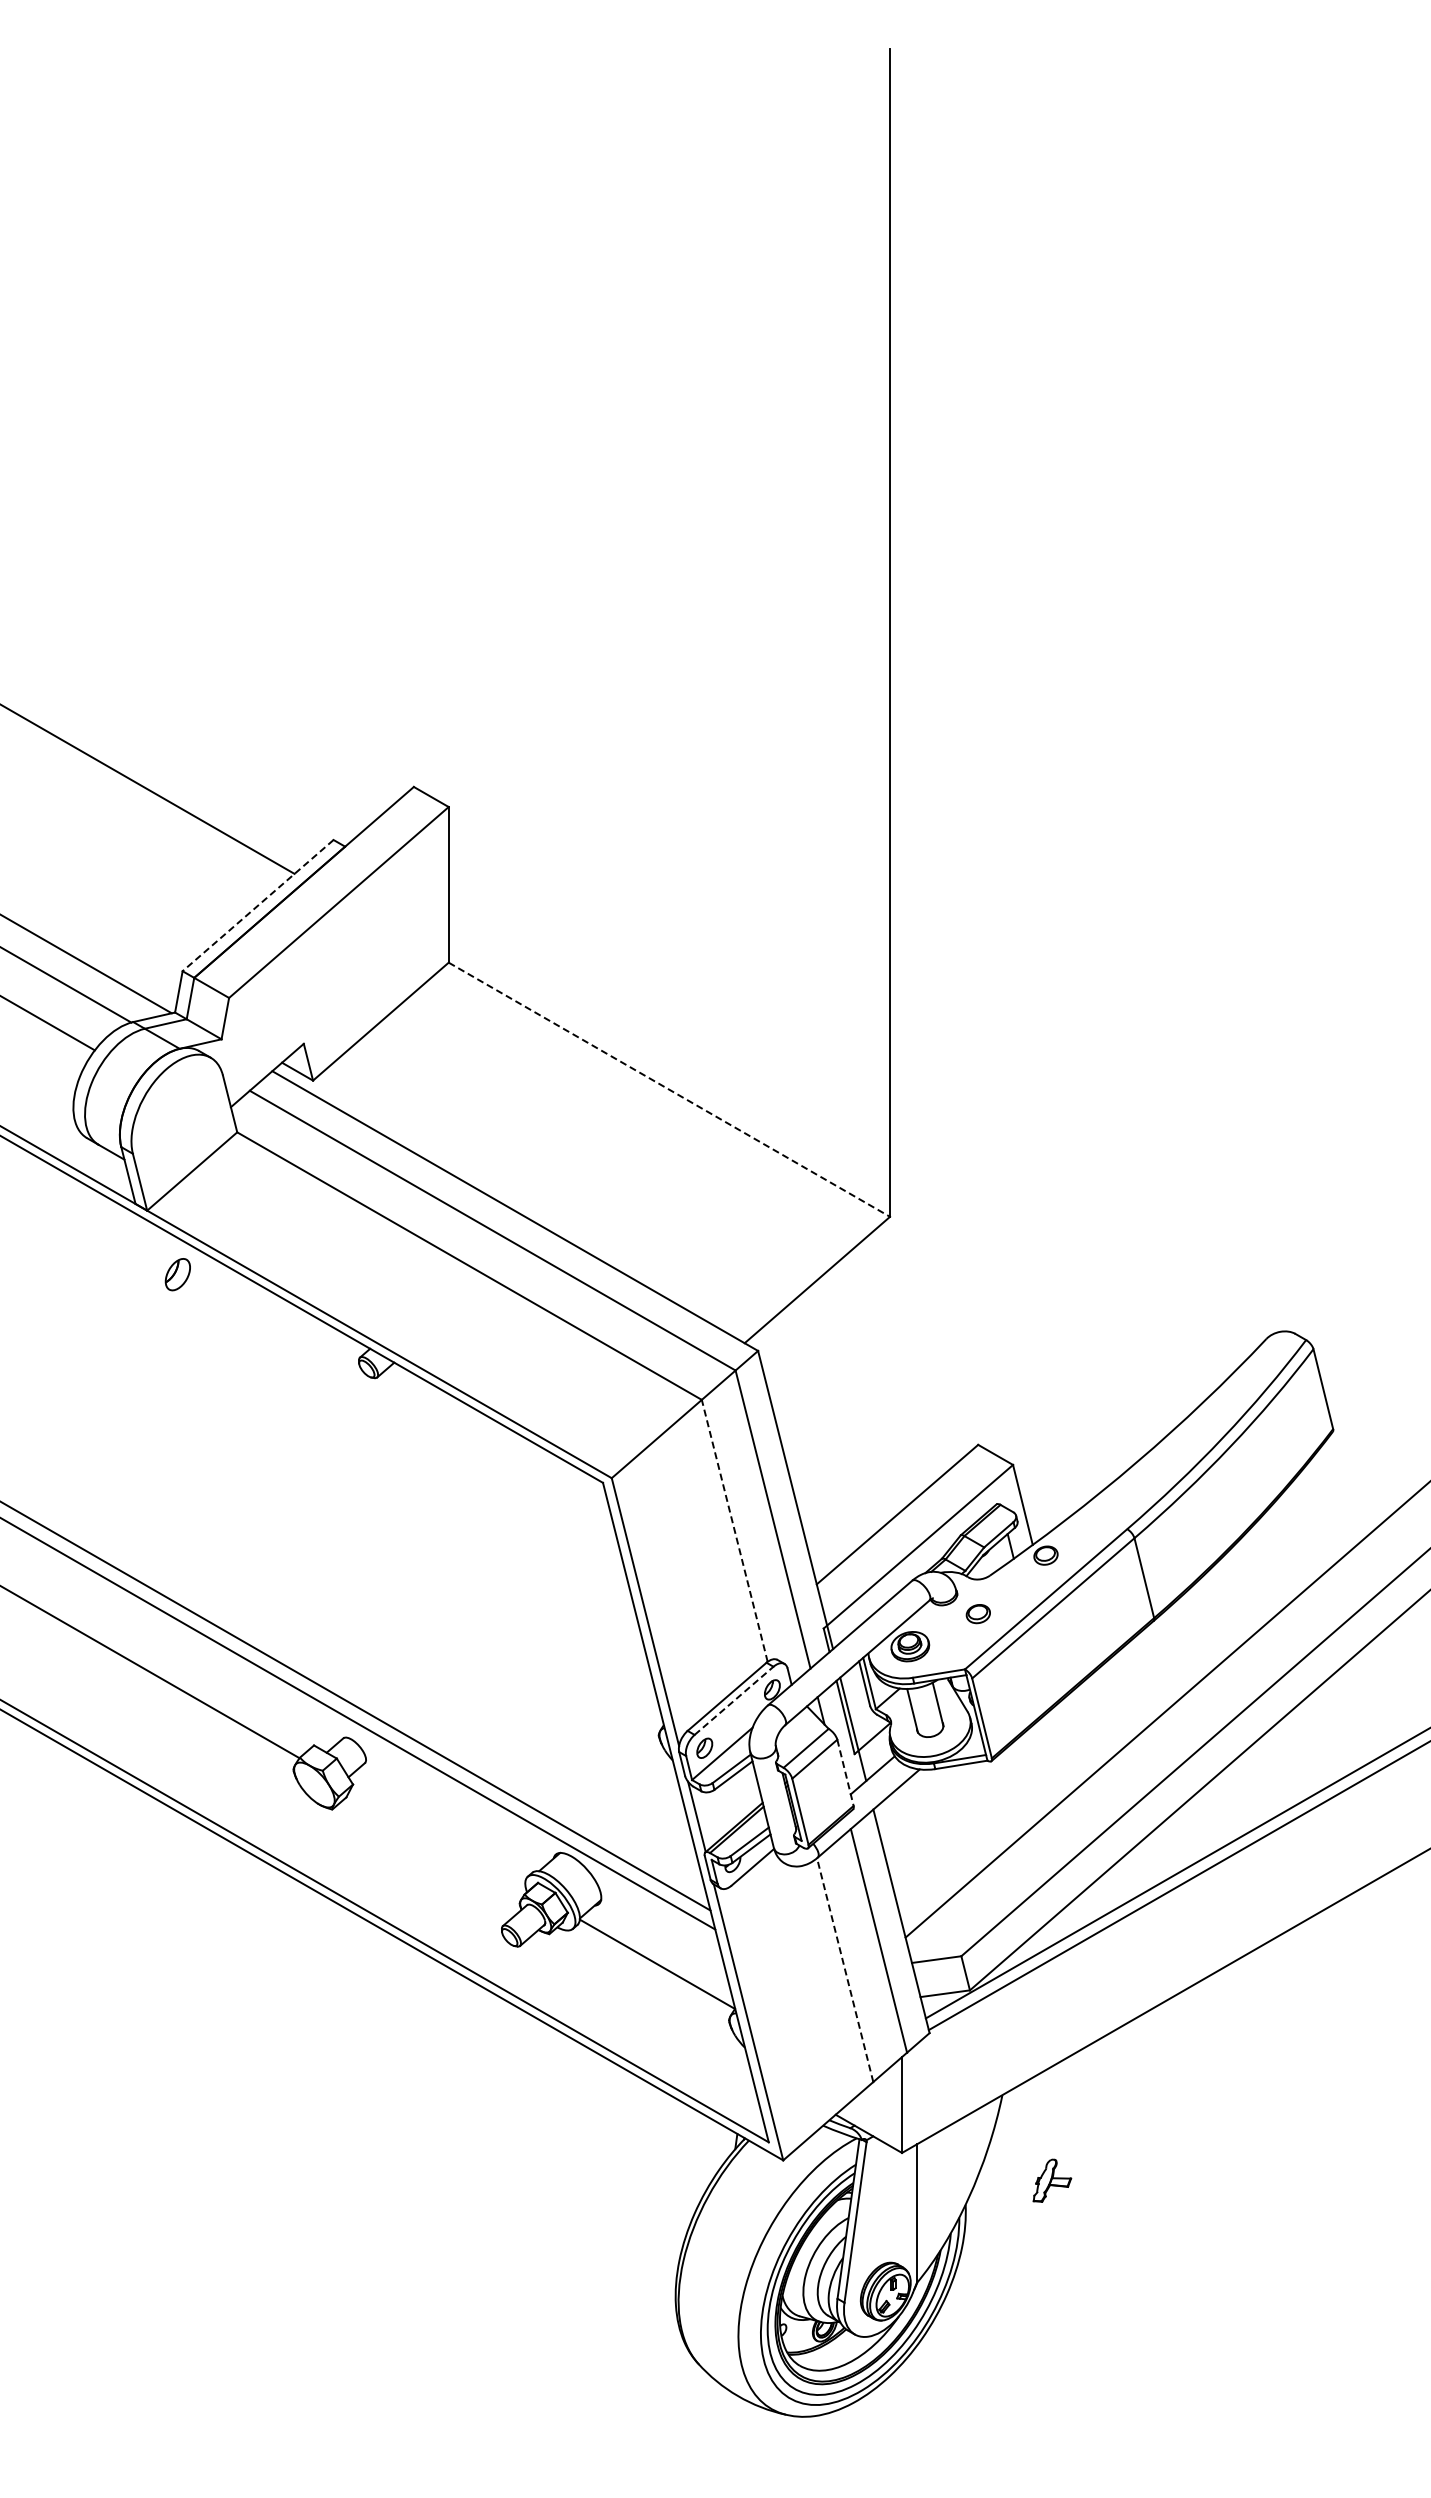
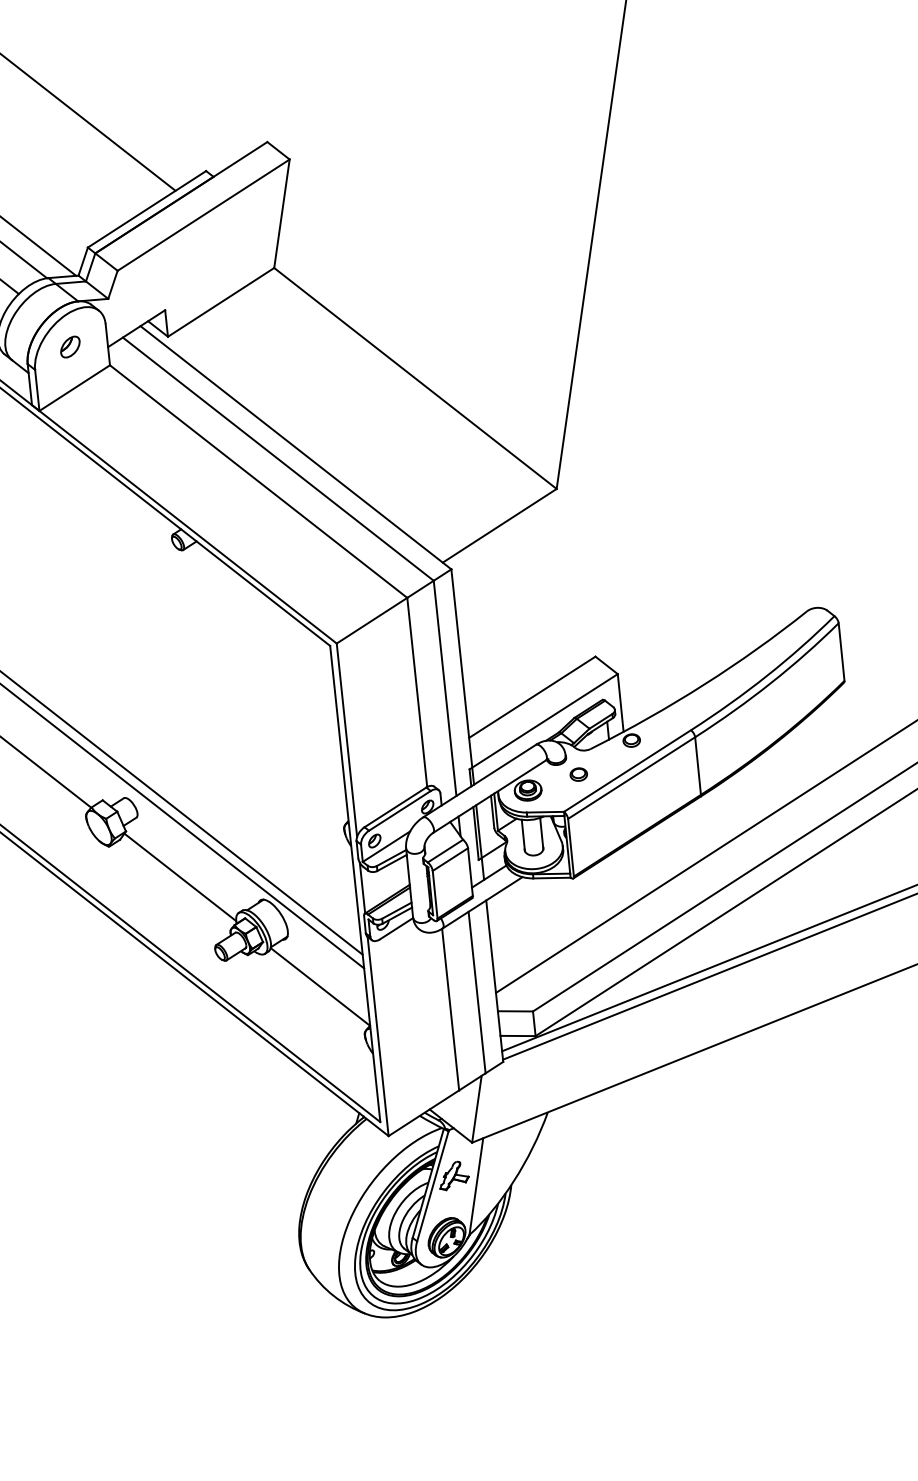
line: (258, 905) -> (147, 209), dashed -> solid
line: (669, 1089) -> (415, 378), dashed -> solid
part: (177, 1274) -> (70, 346), moved
line: (734, 1530) -> (417, 692), dashed -> solid
line: (734, 1700) -> (400, 810), dashed -> solid
line: (845, 1773) -> (470, 872), dashed -> solid
line: (438, 1837) -> (180, 876), added
line: (845, 1969) -> (450, 1009), dashed -> solid
part: (1052, 2180) -> (455, 1176), moved

